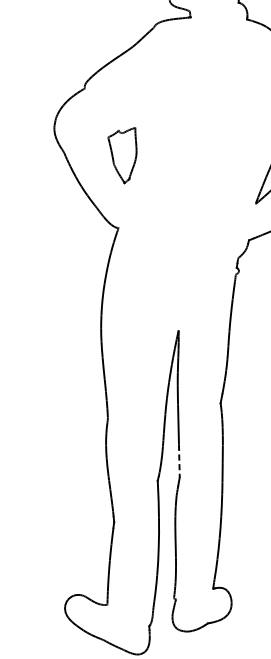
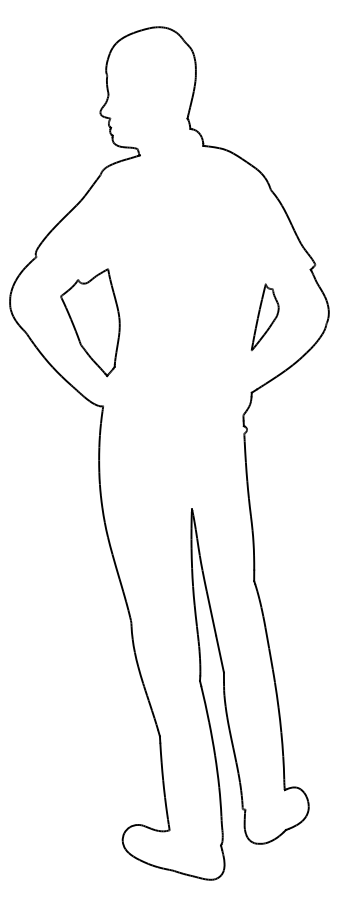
part: (121, 153) -> (90, 322), size x1.67
line: (179, 461) -> (220, 654), dashed -> solid

